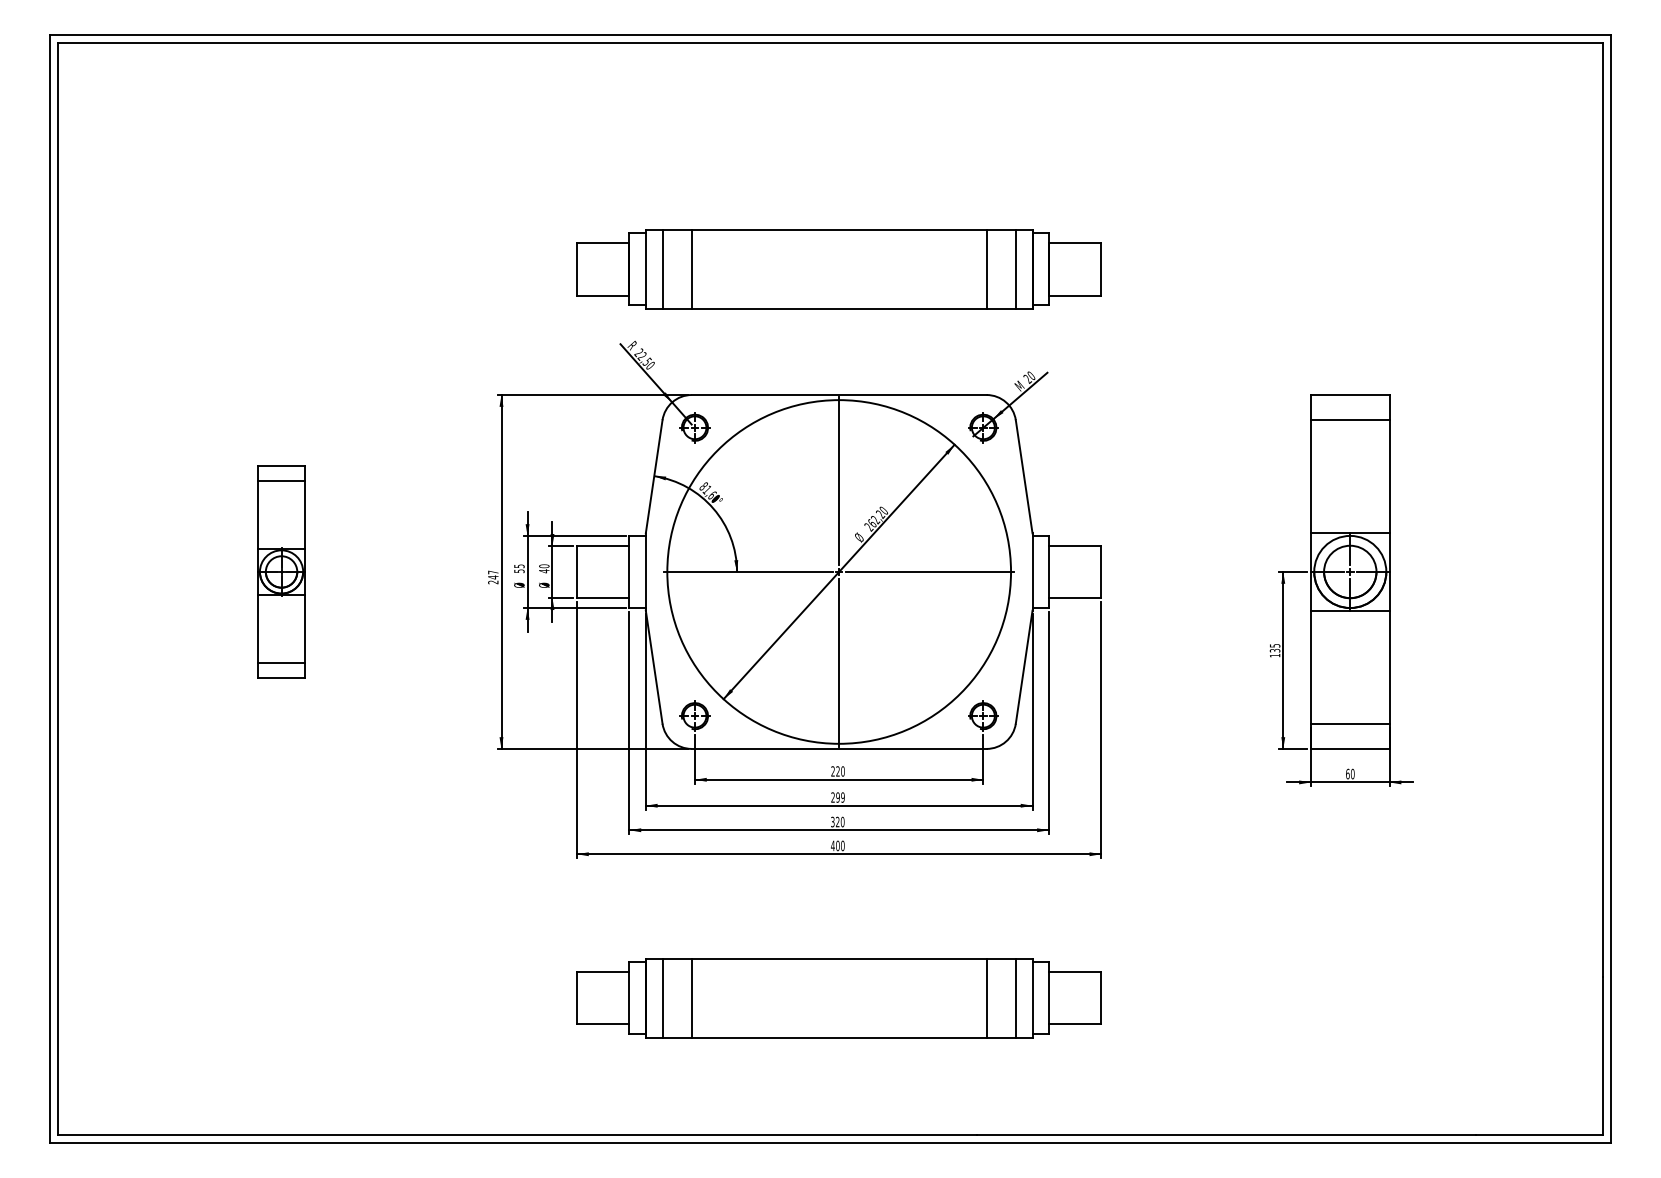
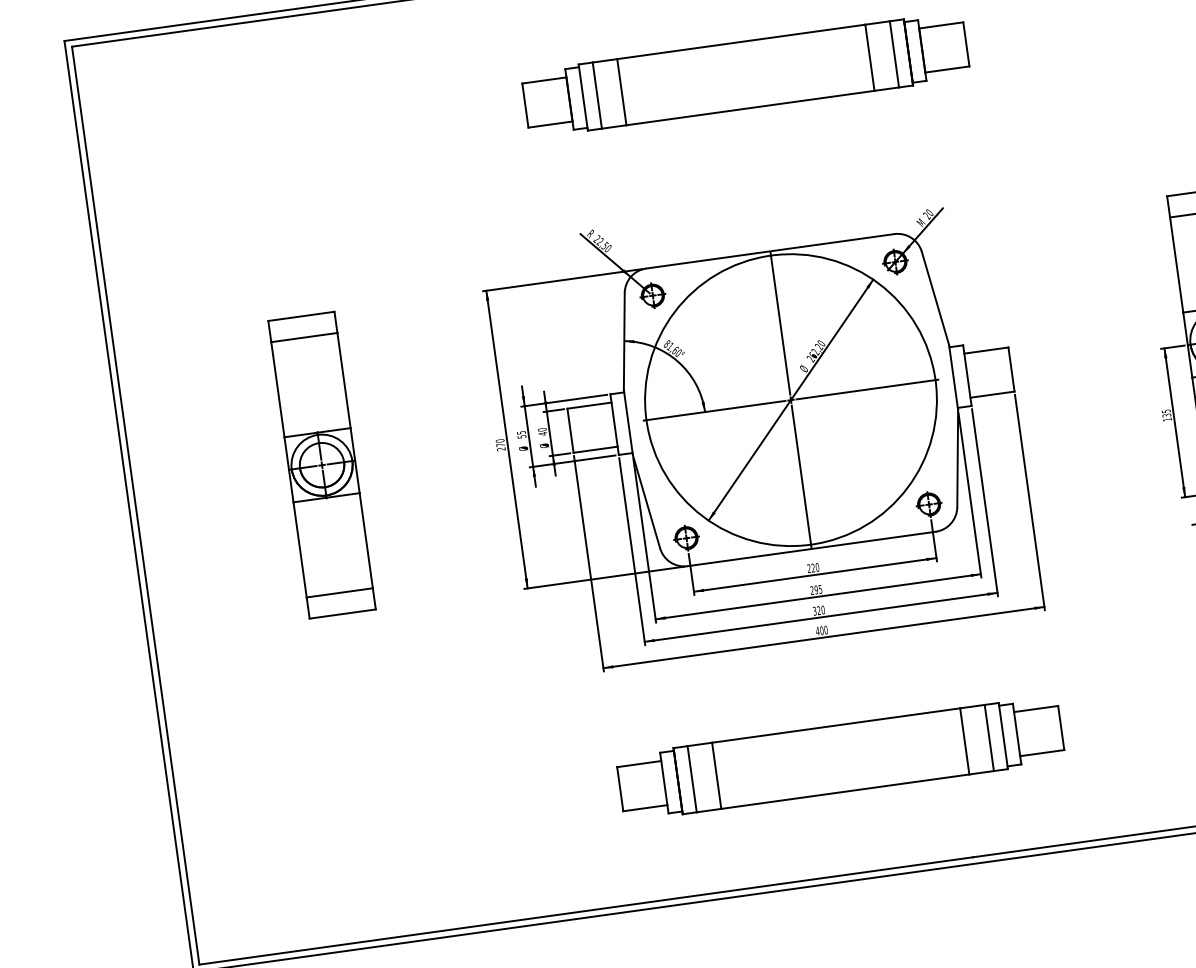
part: (838, 269) -> (745, 75), moved
part: (281, 571) -> (321, 464), size x1.67
text: (493, 574) -> (500, 442), 247 -> 270
text: (842, 797) -> (820, 589), 299 -> 295

